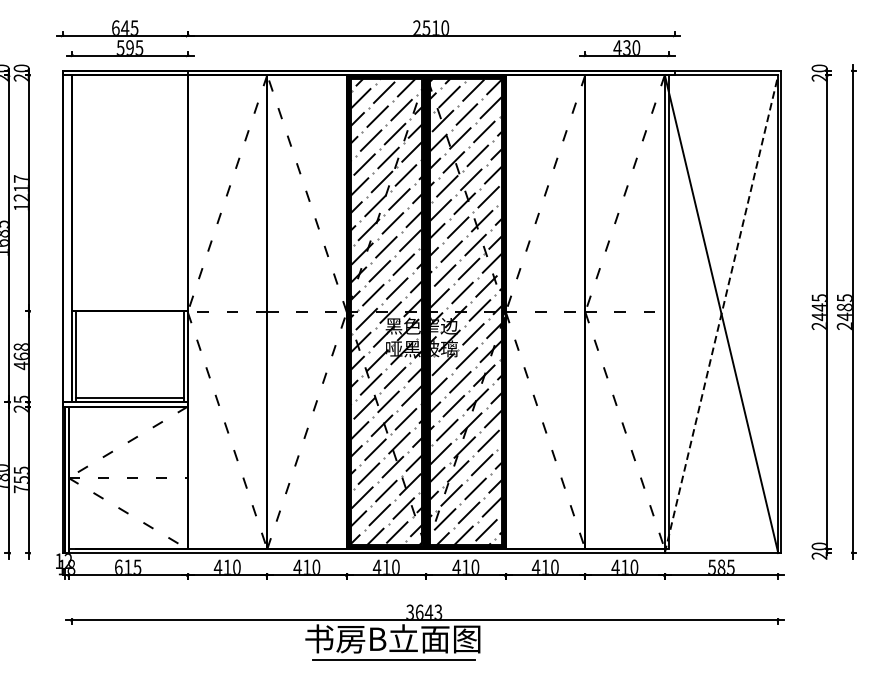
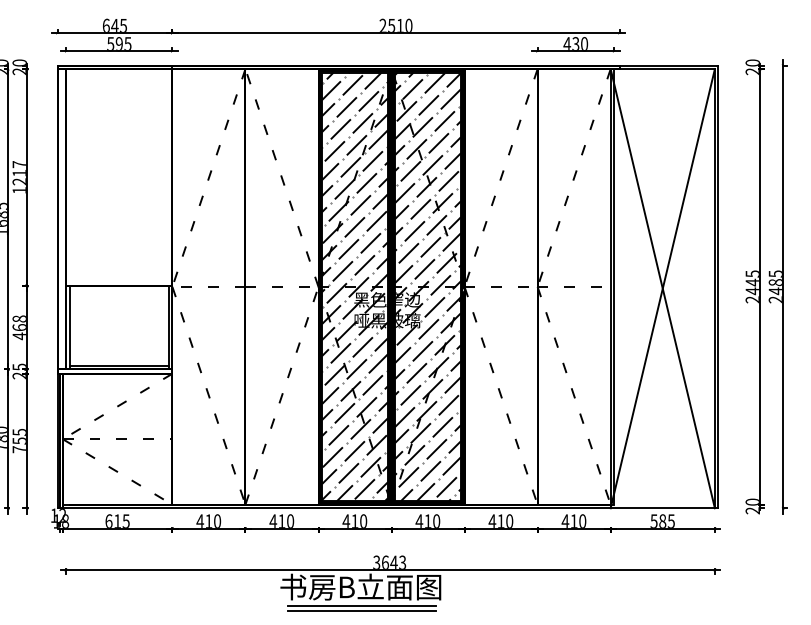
line: (721, 313) -> (662, 288), dashed -> solid
line: (393, 665) -> (361, 611), added

